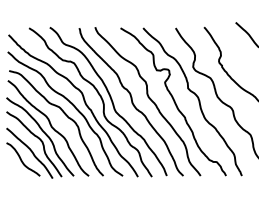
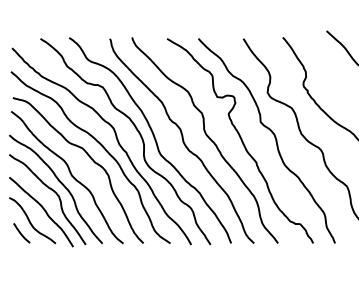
line: (15, 168) -> (21, 233), added

